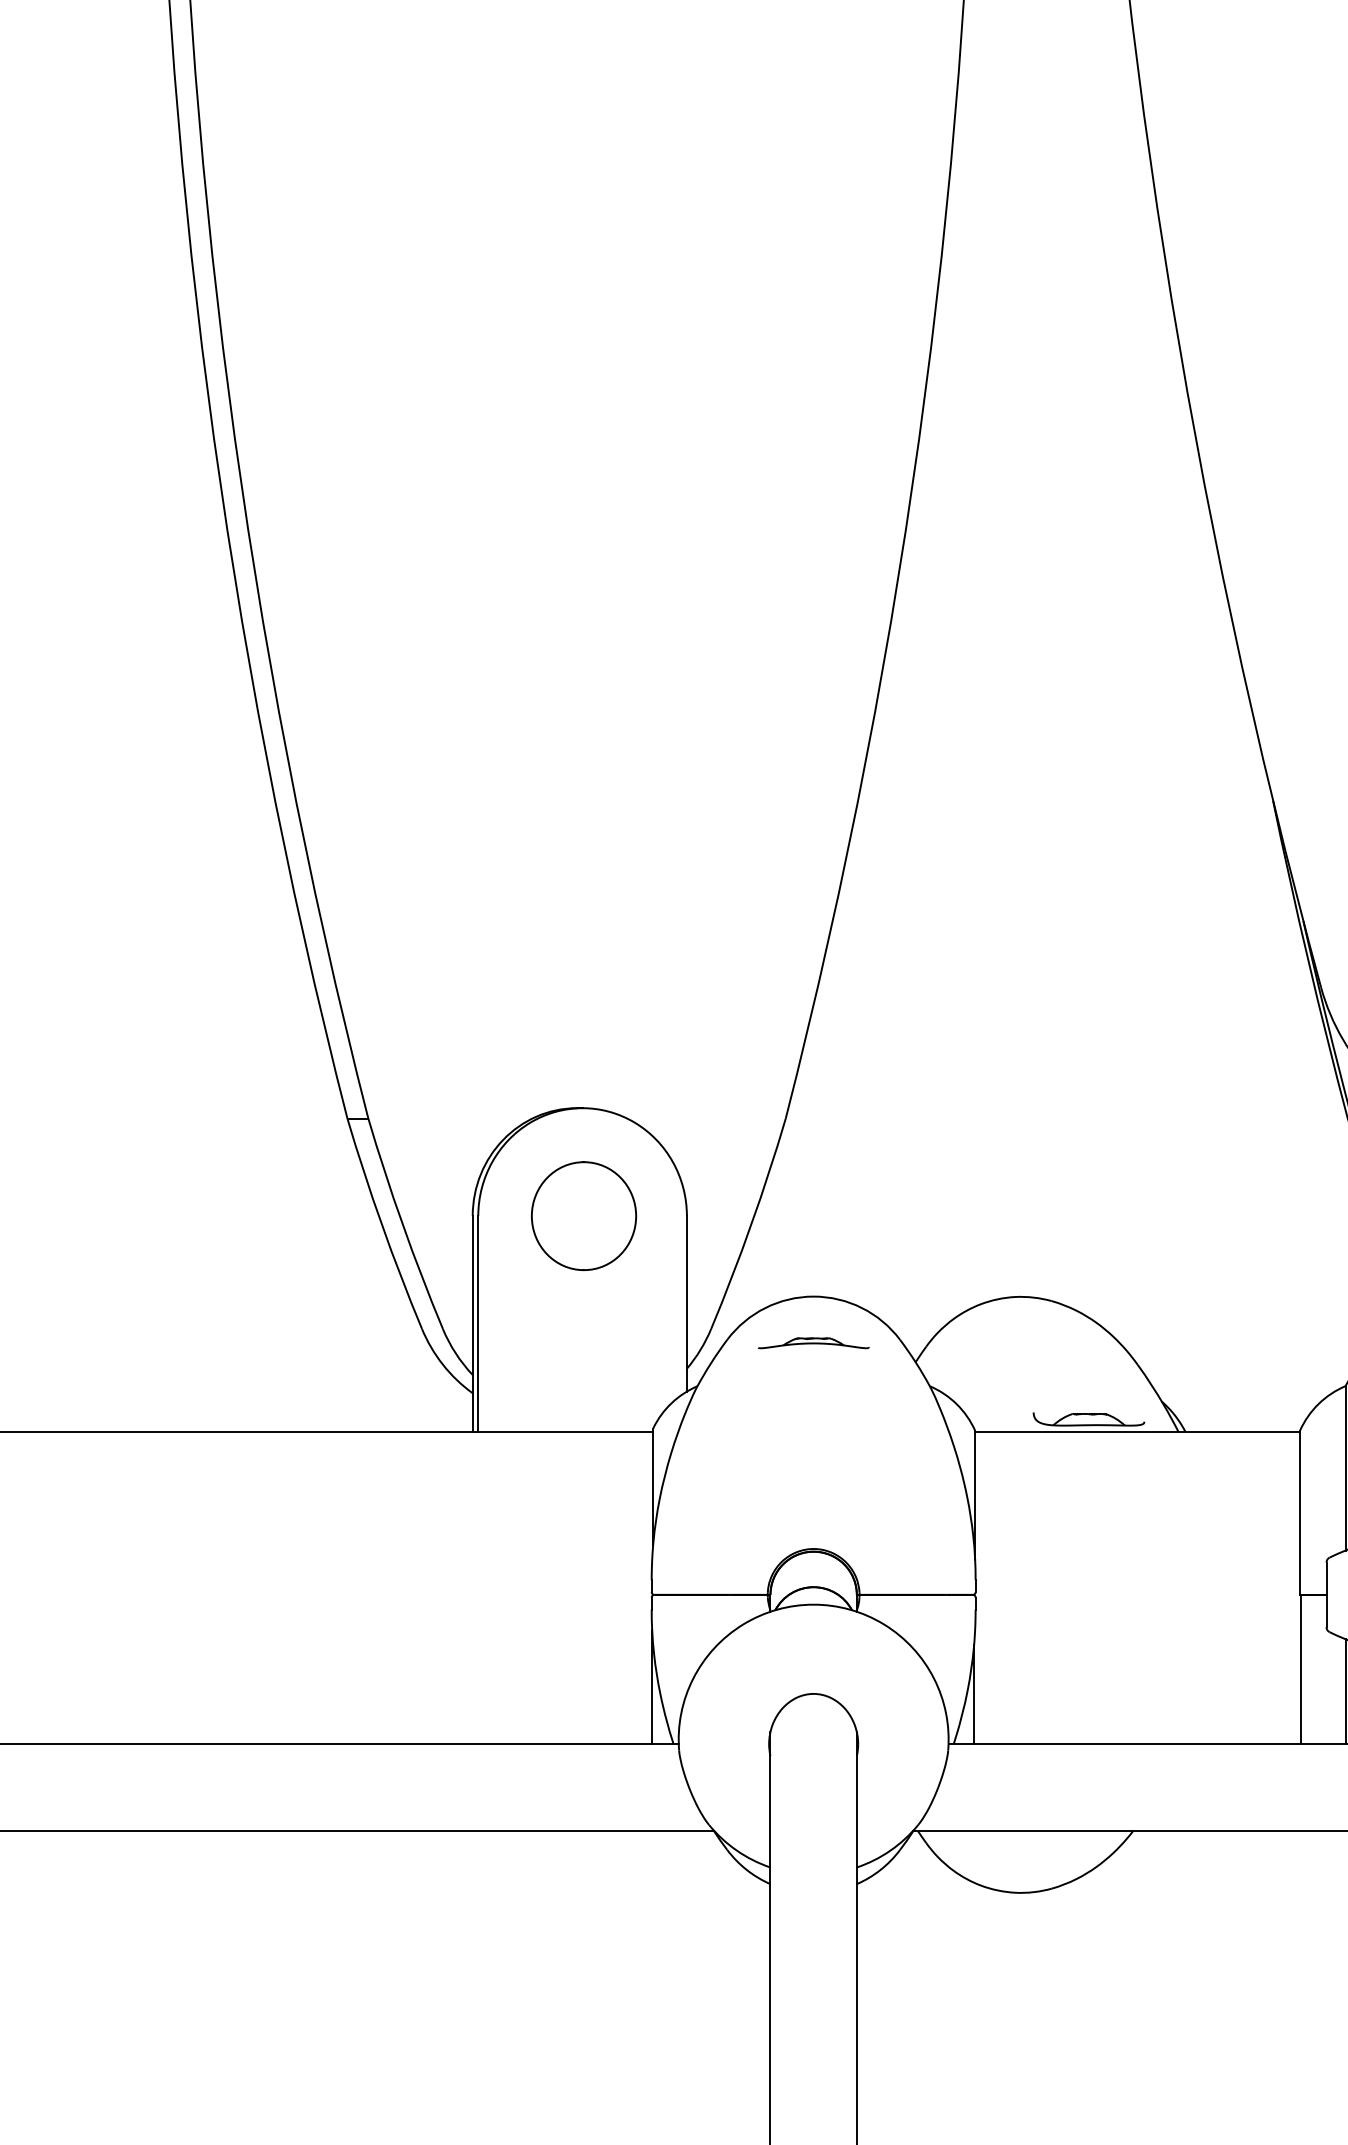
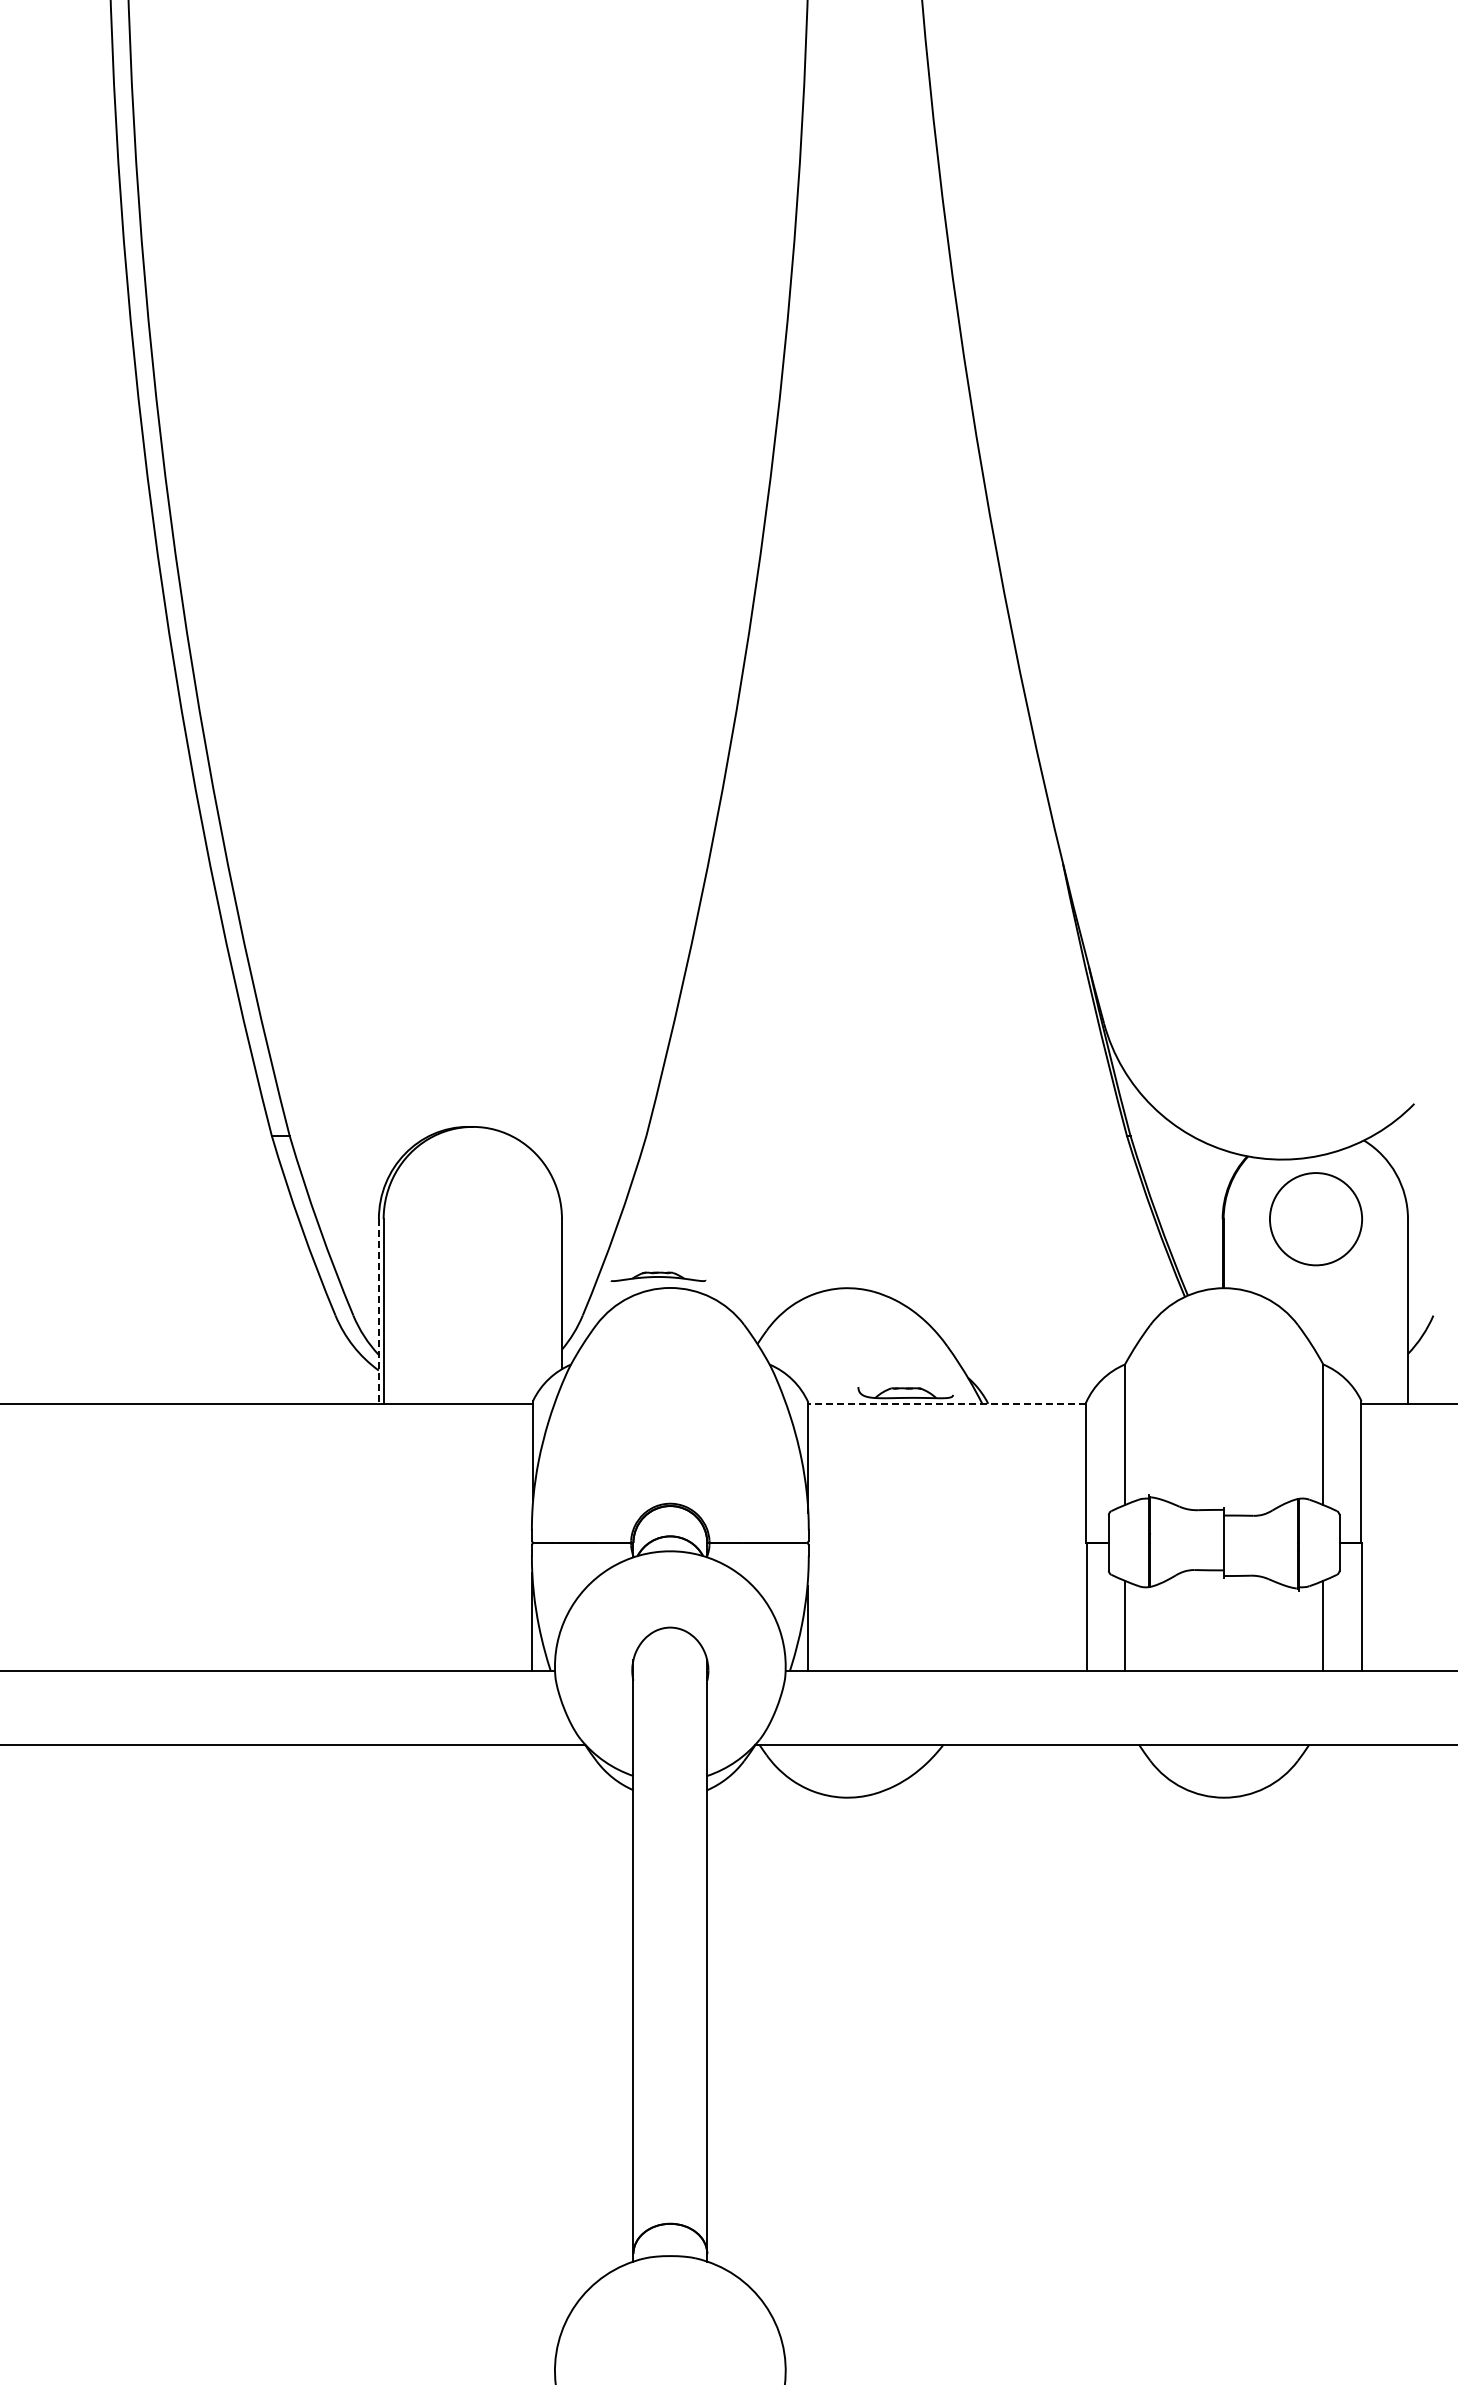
part: (583, 1216) -> (473, 1219), removed
line: (472, 1325) -> (378, 1312), solid -> dashed
part: (813, 1342) -> (658, 1276), moved
line: (1137, 1431) -> (947, 1403), solid -> dashed

